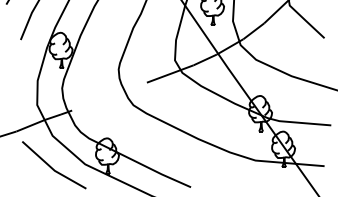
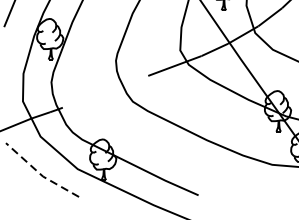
line: (52, 168) -> (40, 173), solid -> dashed

